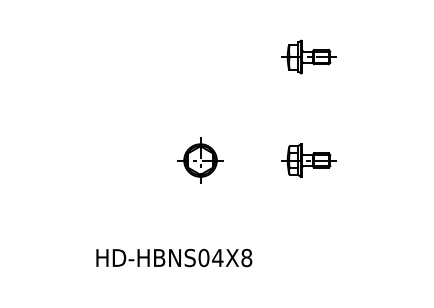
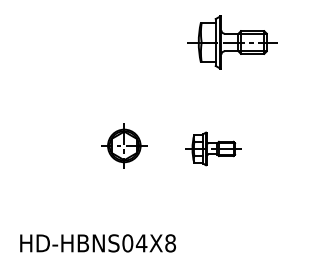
part: (308, 56) -> (232, 41), size x1.6
part: (308, 160) -> (213, 148), moved

